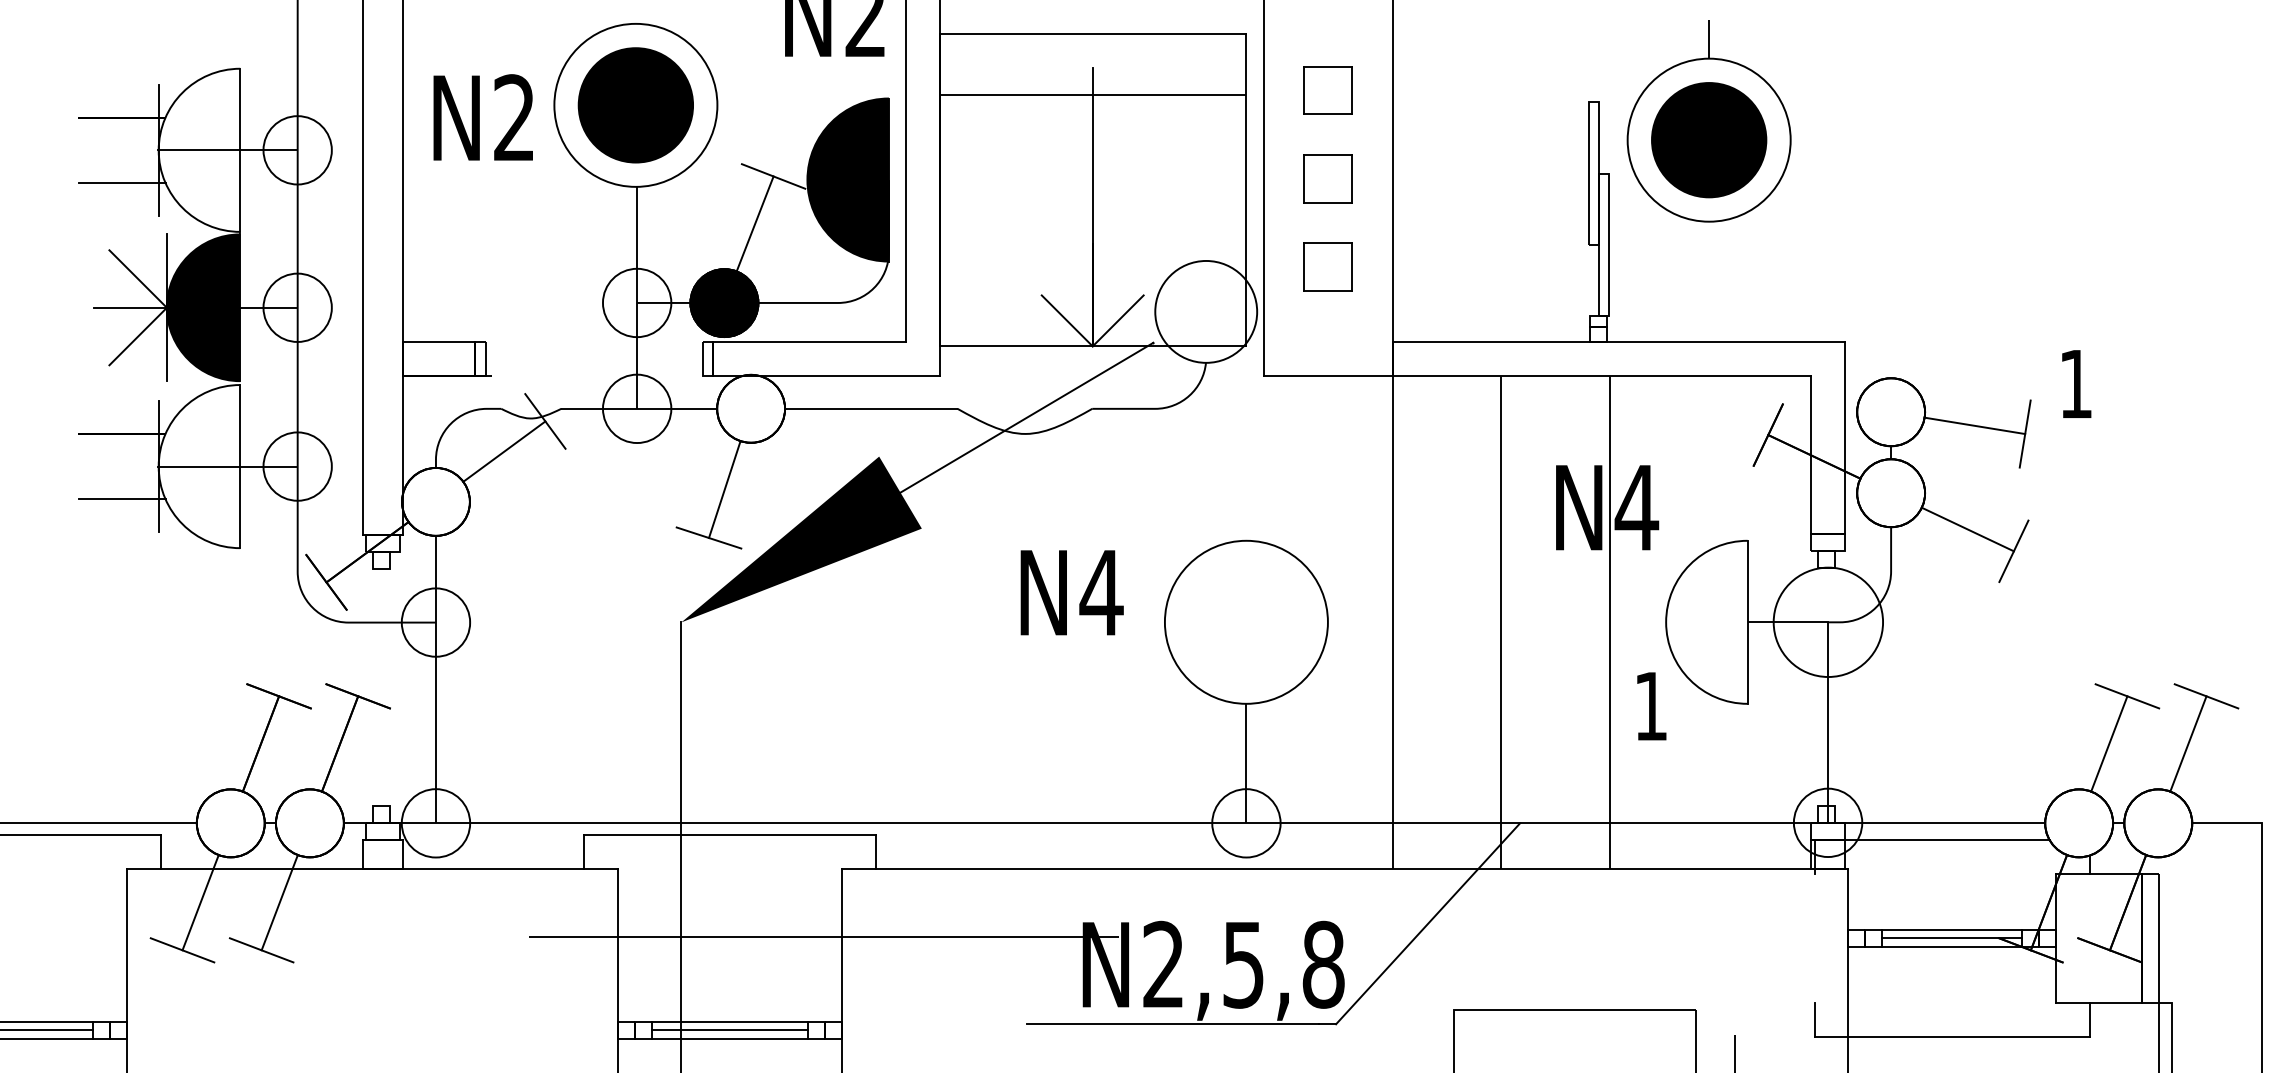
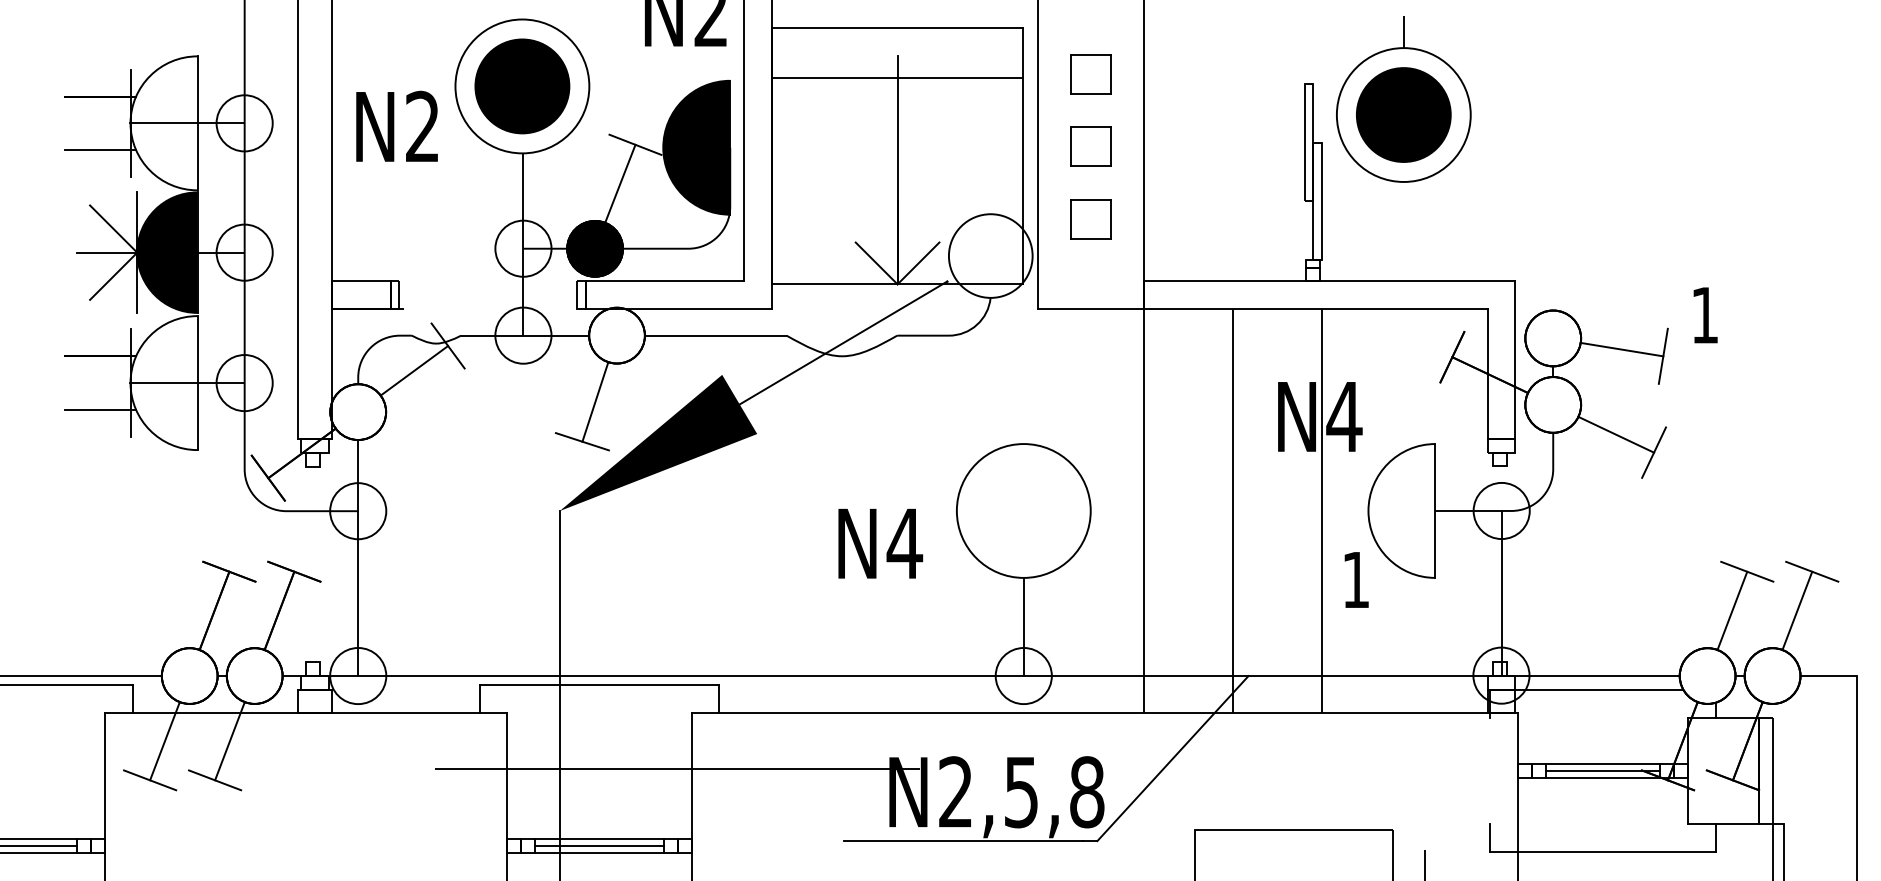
text: (482, 116) -> (396, 125), moved
text: (1071, 592) -> (880, 543), moved
circle: (1828, 621) -> (1501, 510), size x0.62

